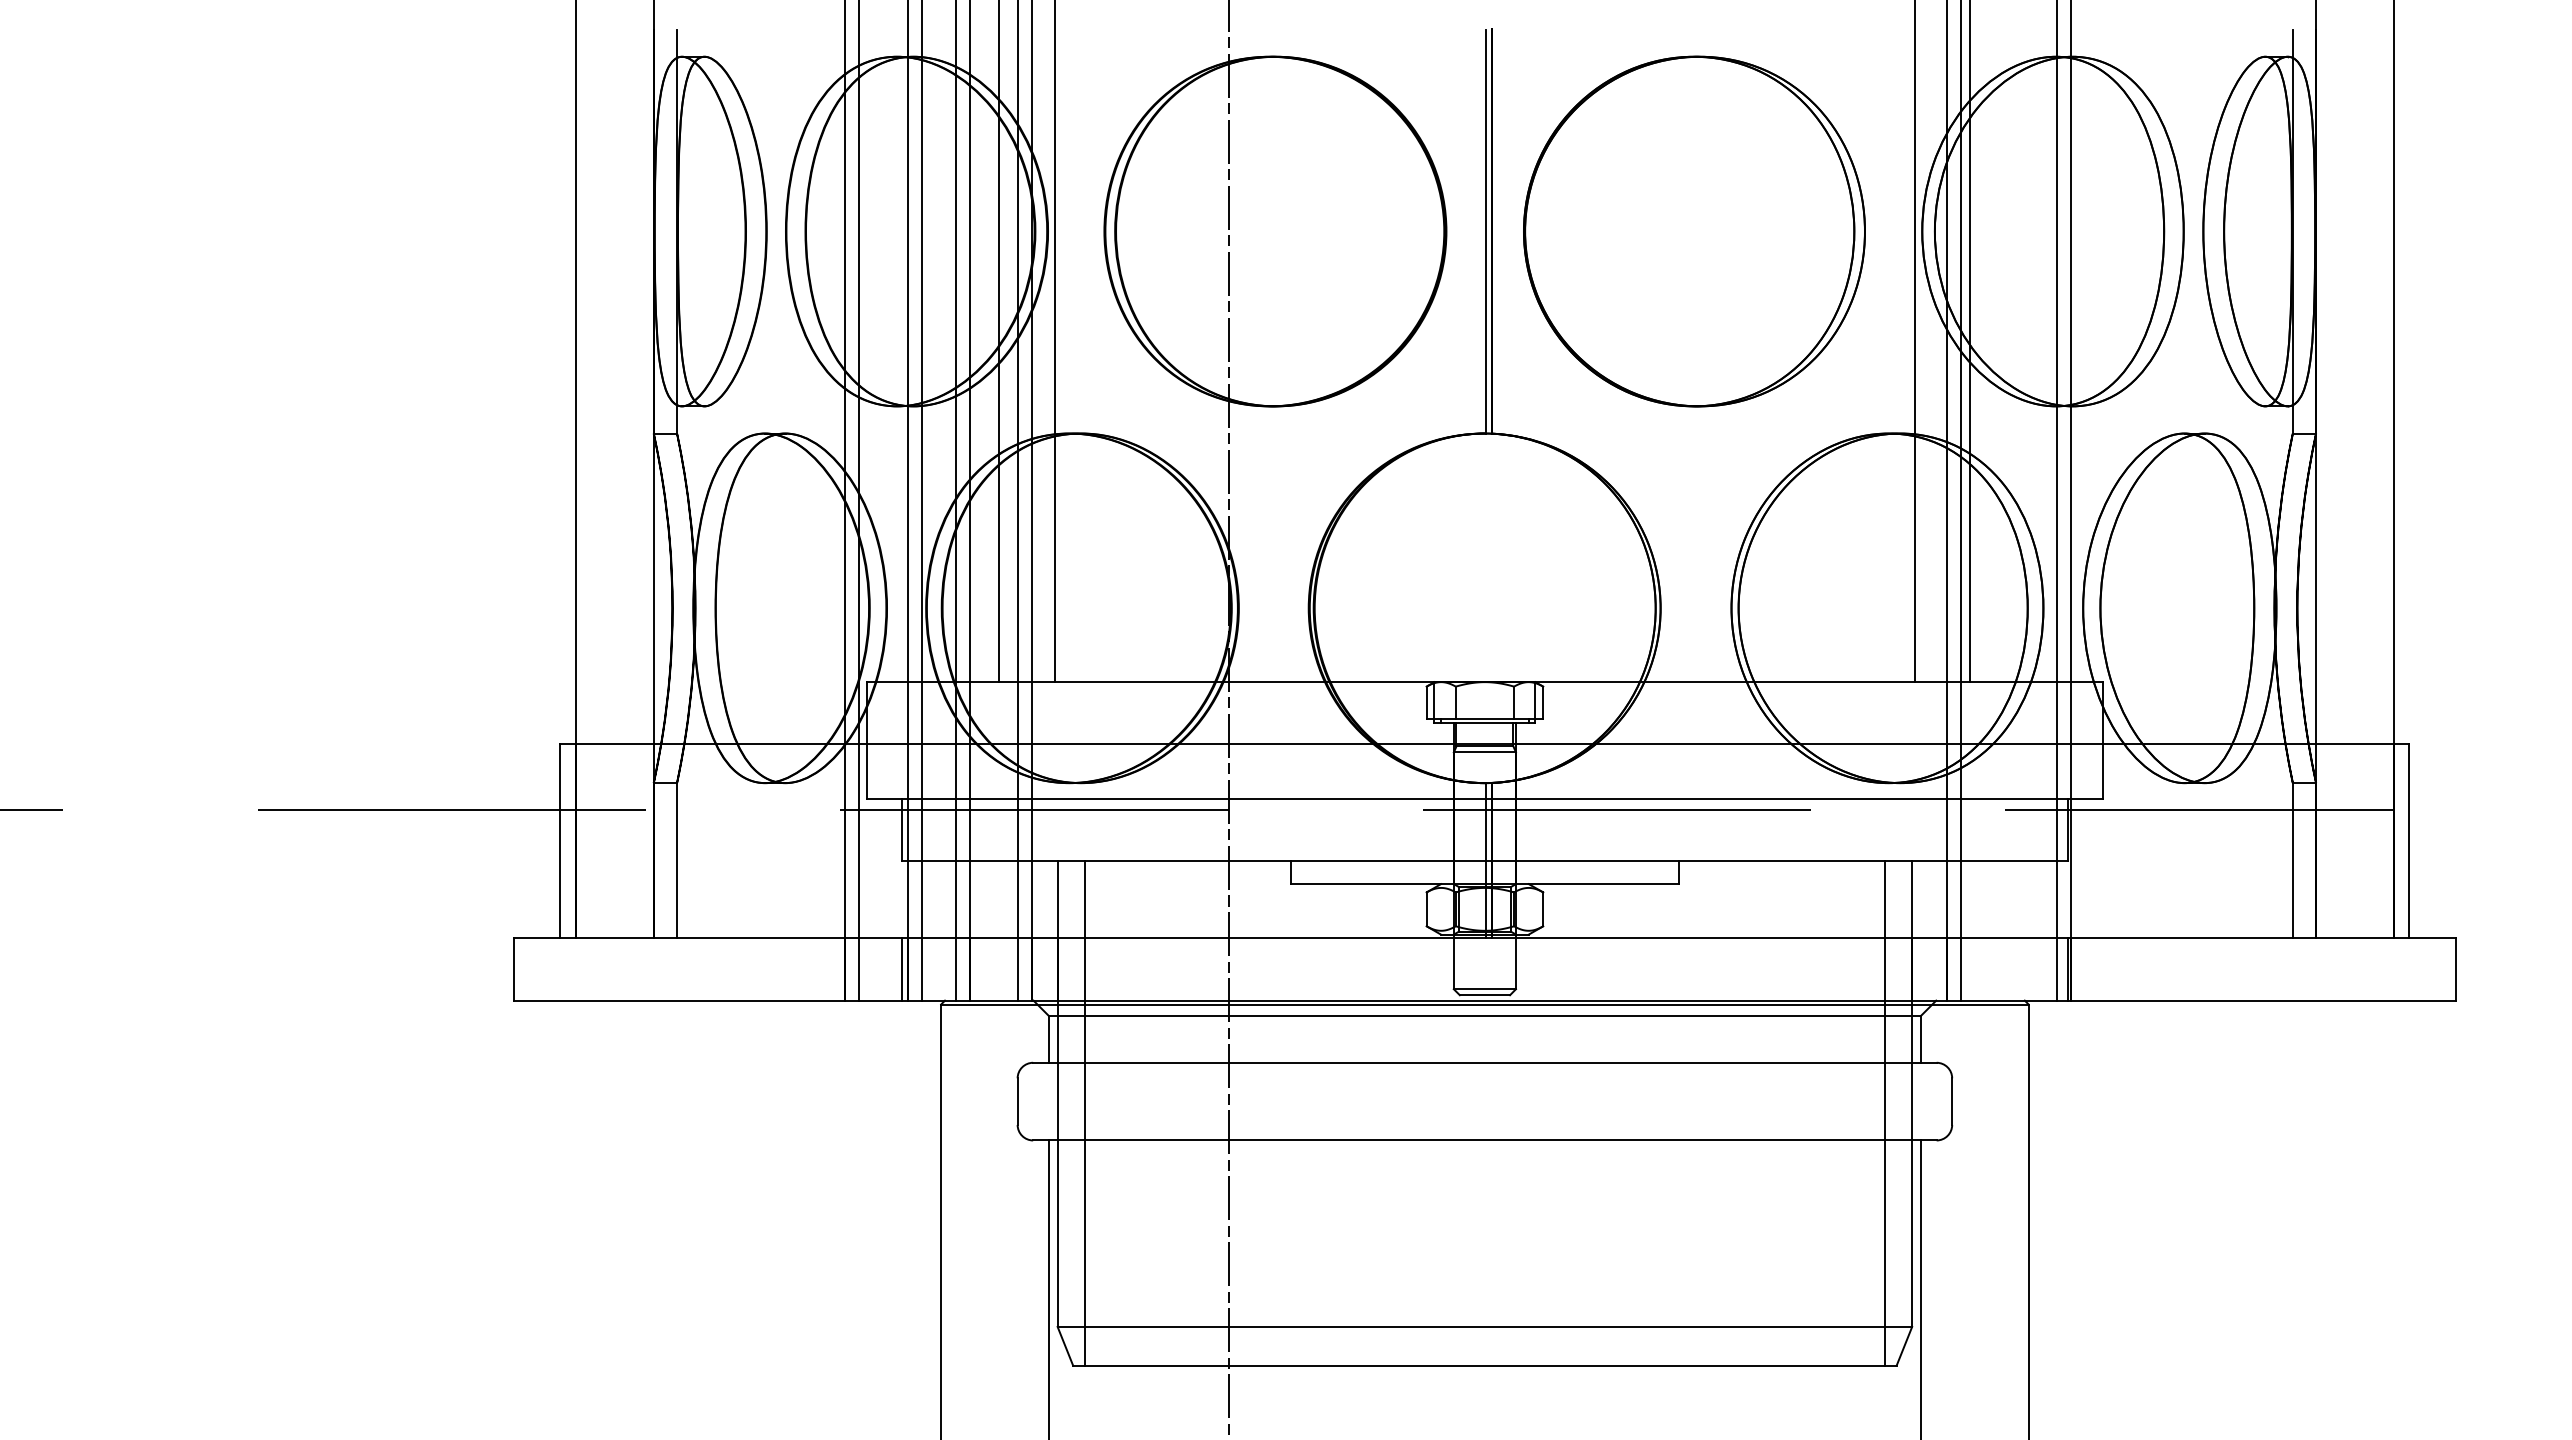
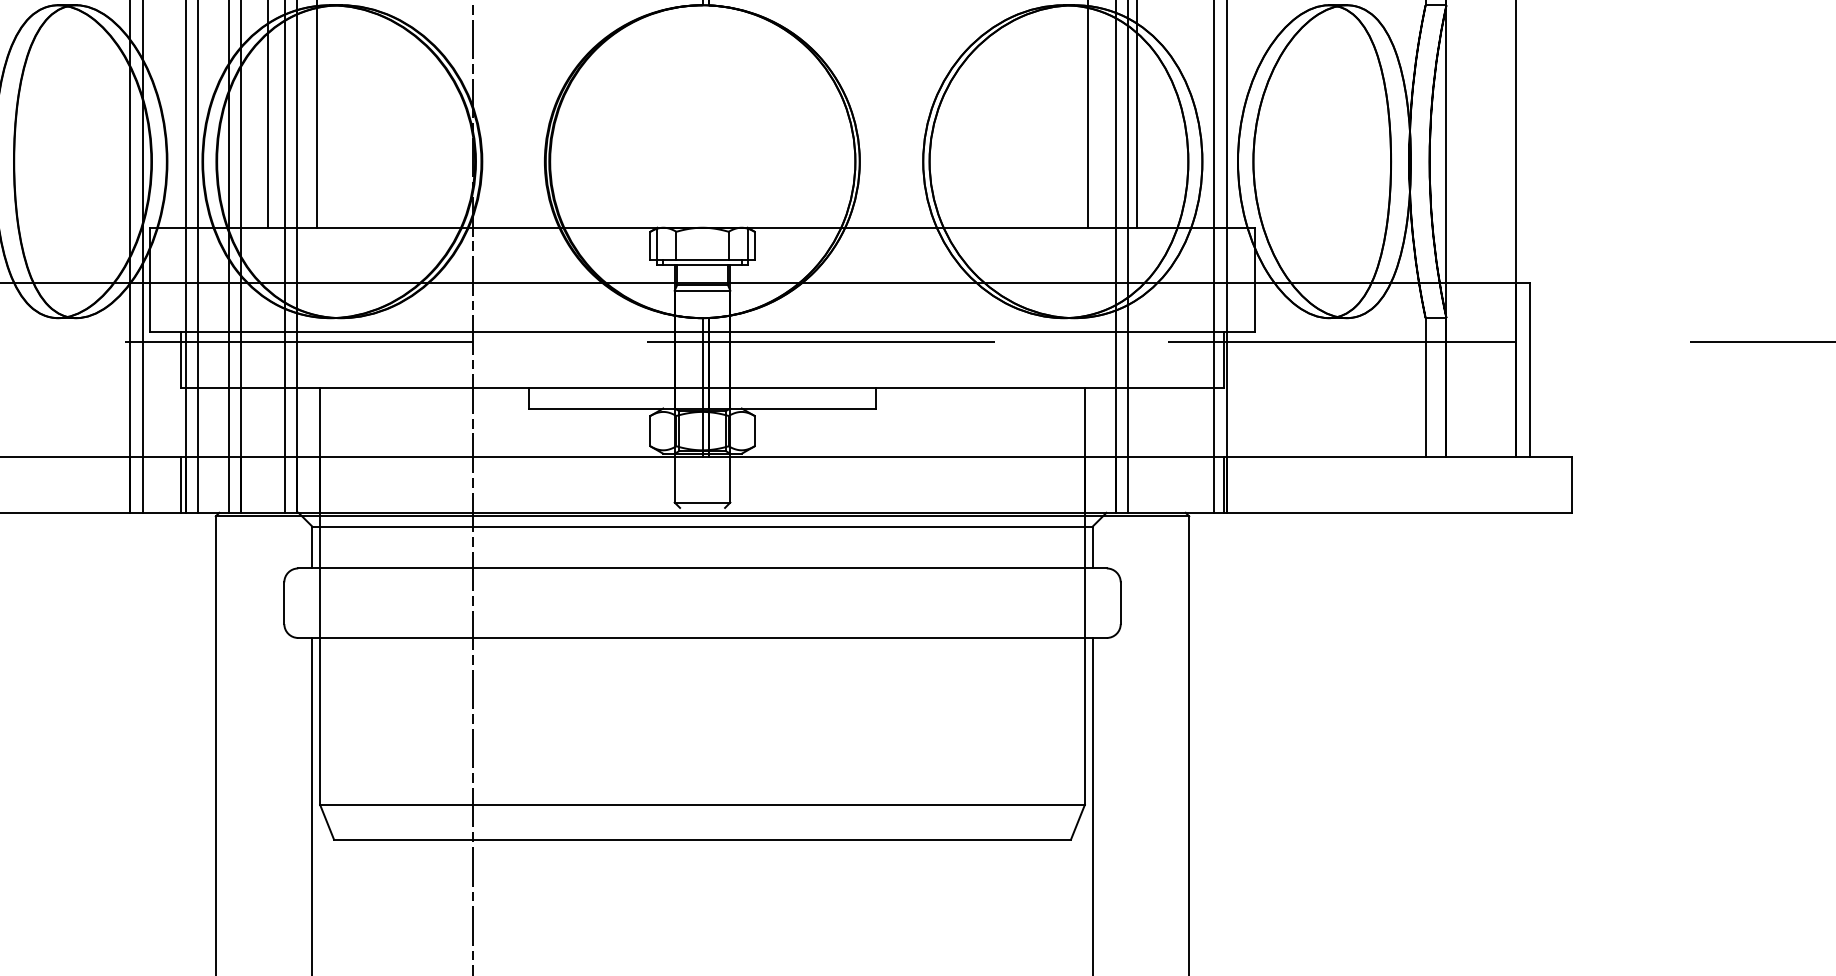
line: (1484, 995) -> (702, 508), removed
line: (1084, 1112) -> (344, 612), removed
line: (1884, 1112) -> (1060, 612), removed

